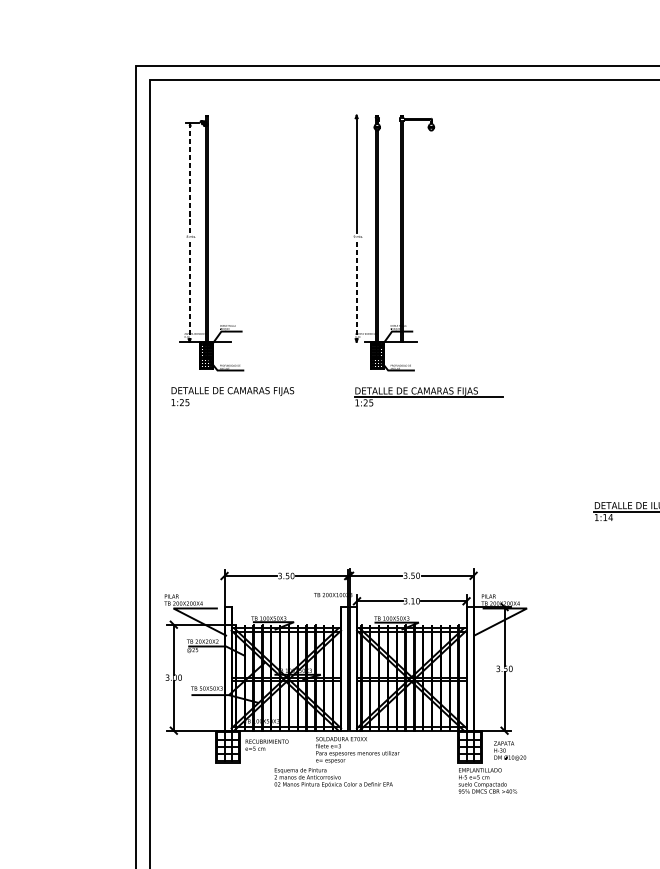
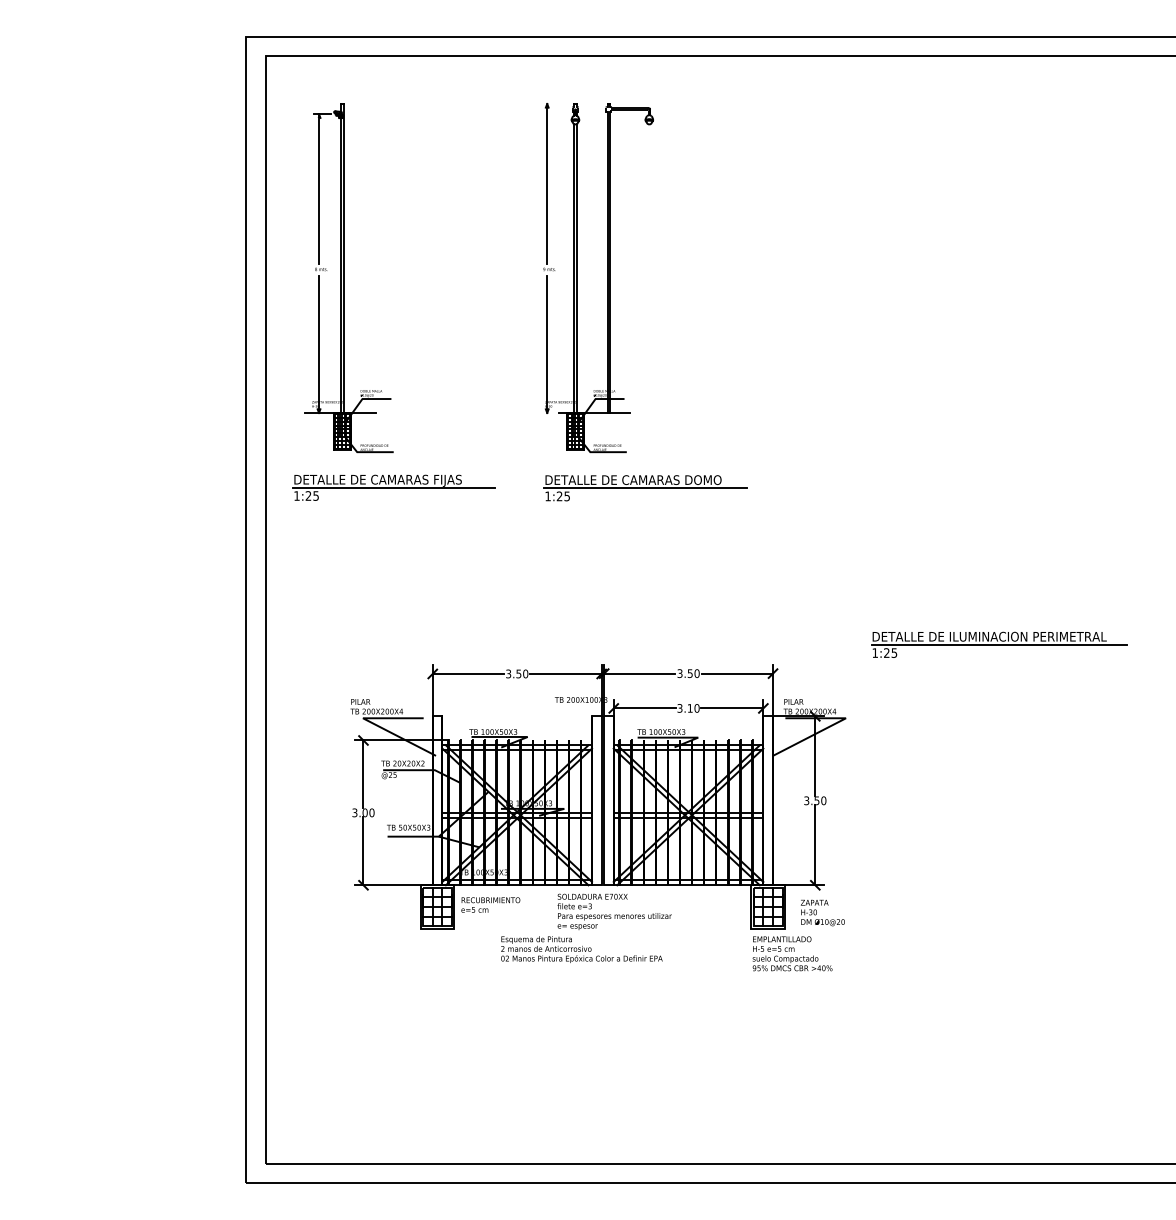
line: (189, 178) -> (319, 189), dashed -> solid
line: (189, 290) -> (319, 343), dashed -> solid
line: (356, 290) -> (547, 343), dashed -> solid
text: (471, 391) -> (703, 480), DETALLE DE CAMARAS FIJAS -> DETALLE DE CAMARAS DOMO
line: (244, 397) -> (394, 488), added
text: (607, 517) -> (890, 652), 1:14 -> 1:25
part: (345, 681) -> (598, 817), moved

